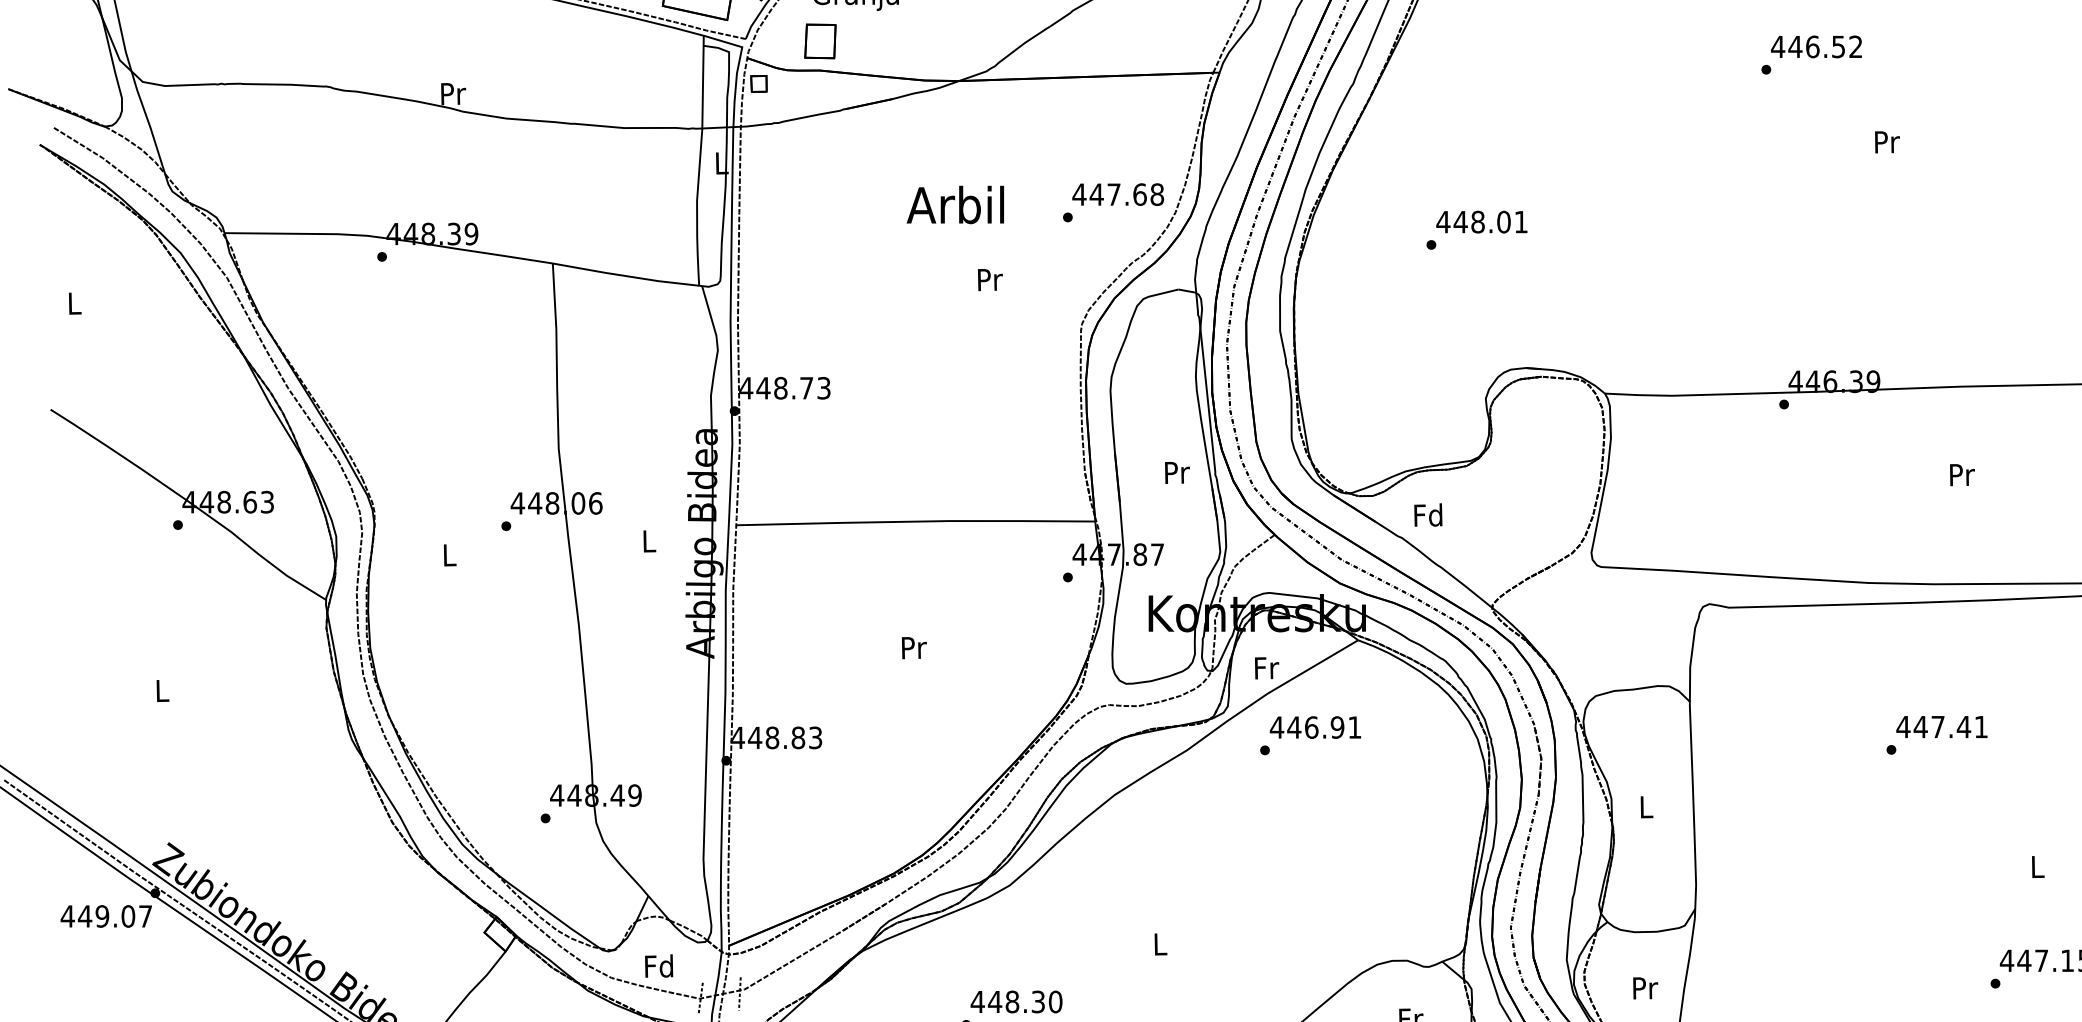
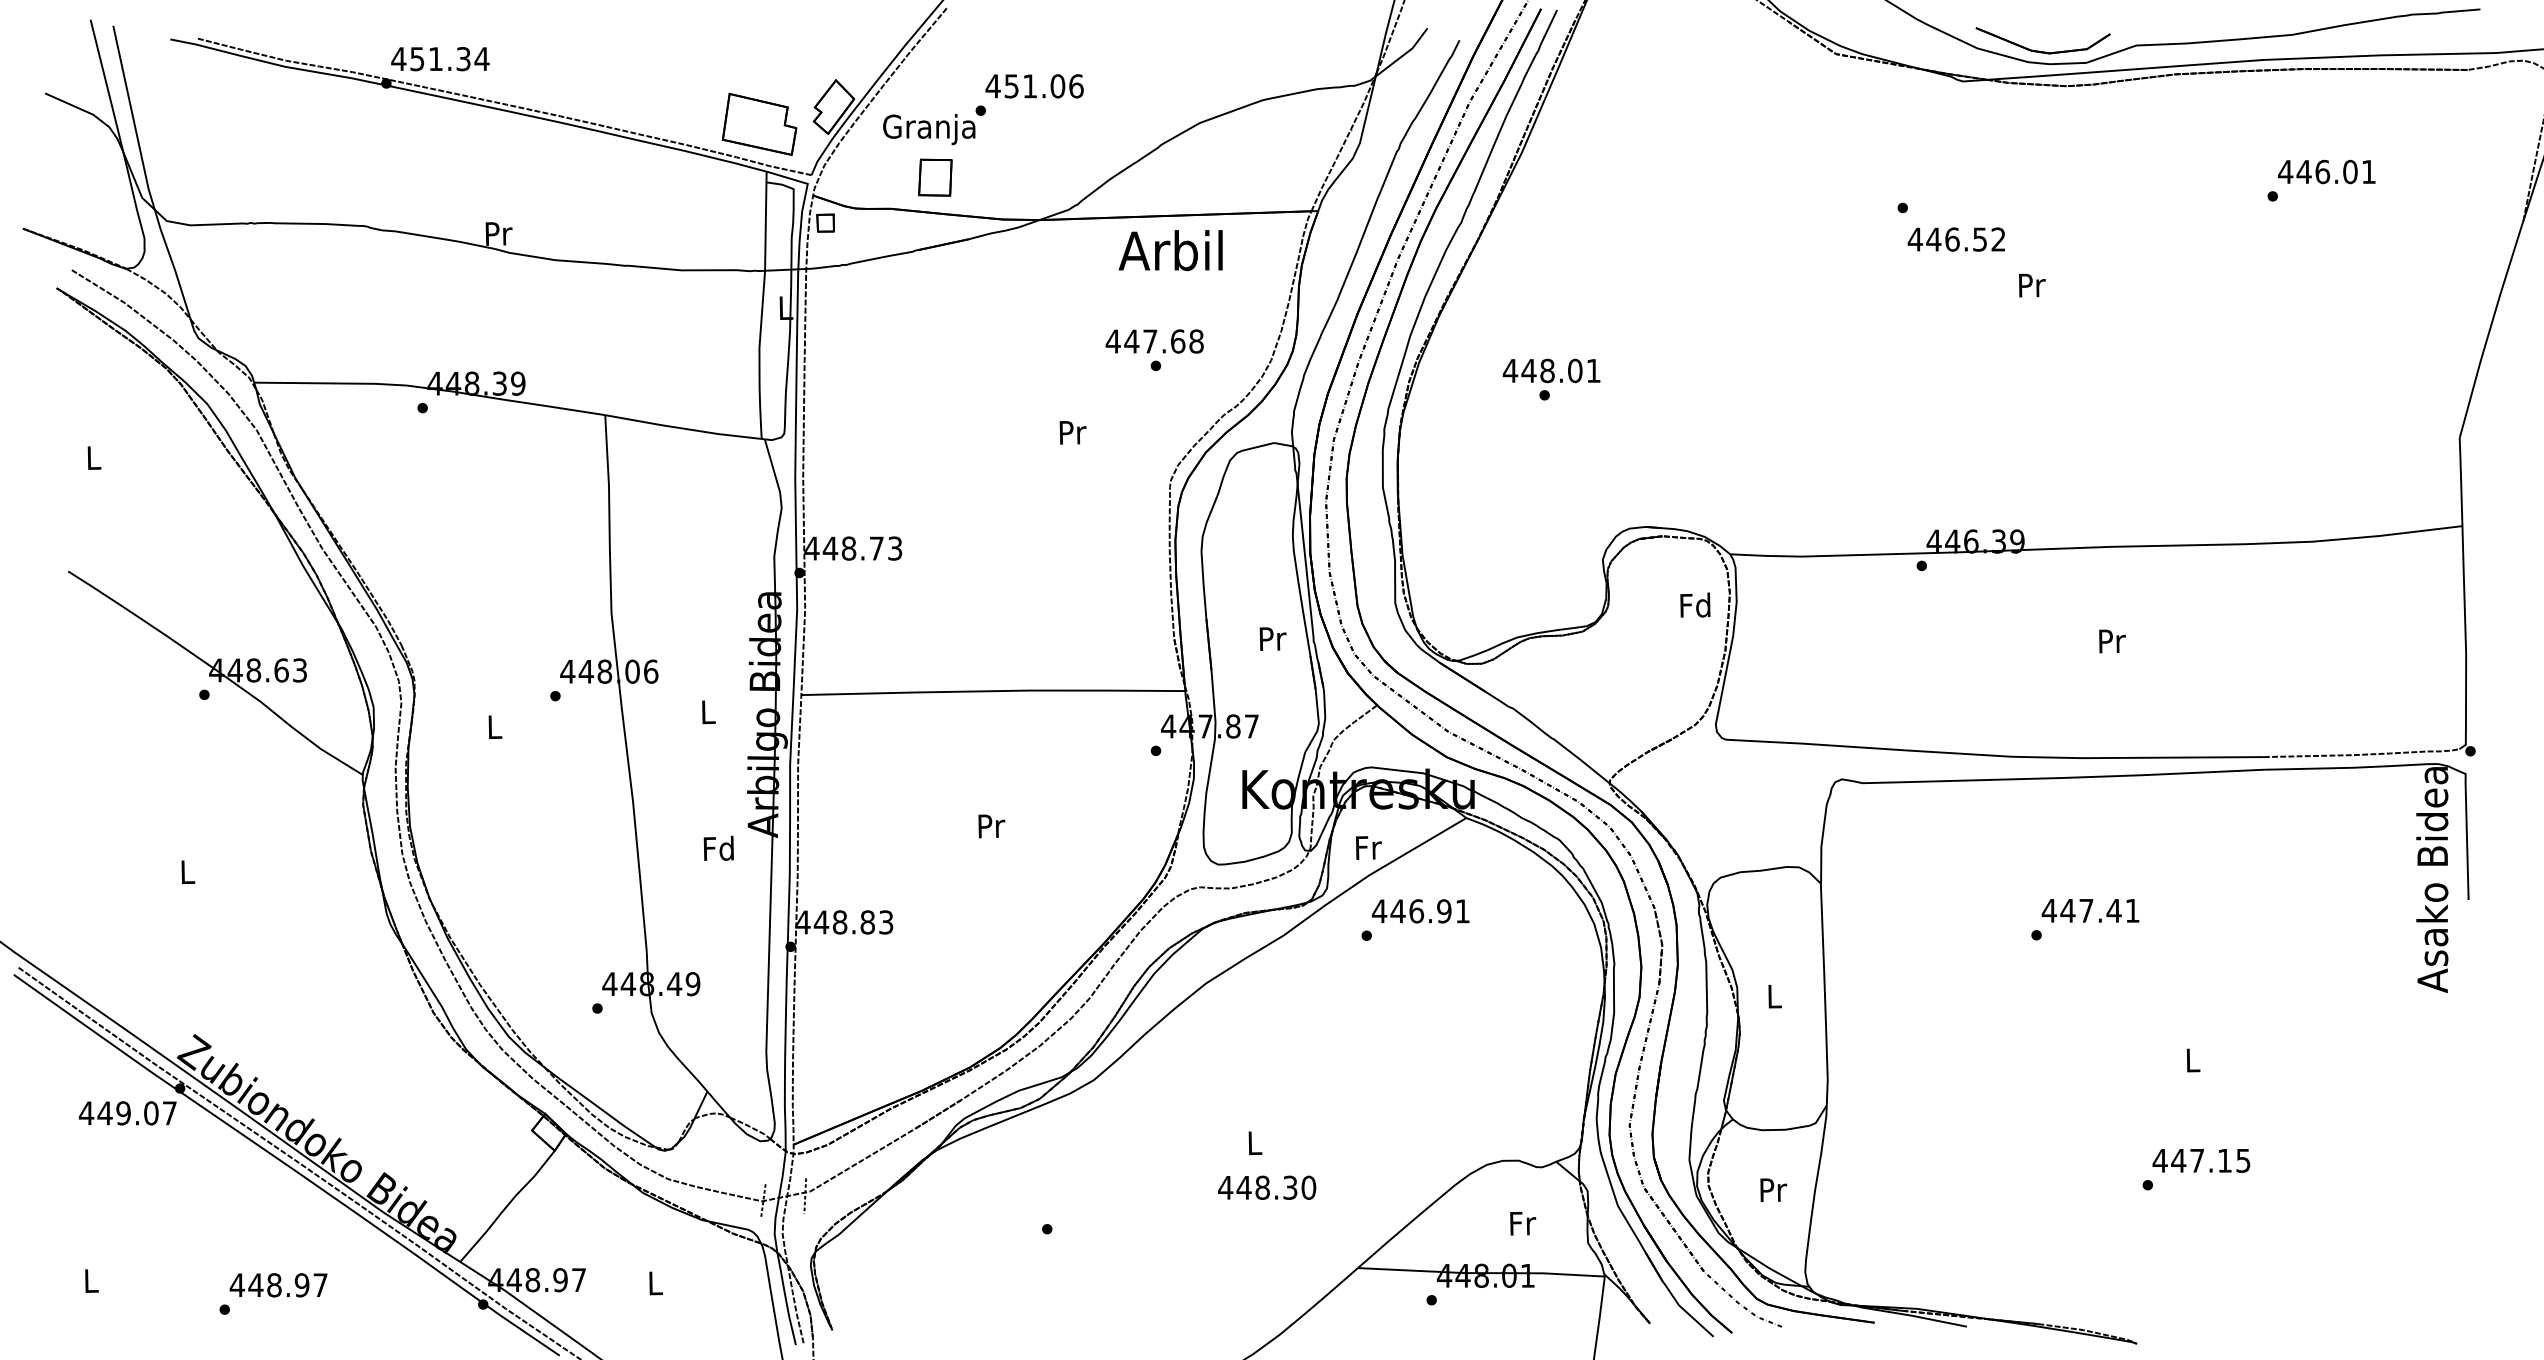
part: (820, 41) -> (935, 177), moved
text: (1815, 46) -> (1955, 239), moved
text: (1117, 194) -> (1154, 341), moved
text: (955, 204) -> (1170, 250), moved
text: (1481, 221) -> (1551, 370), moved
text: (1428, 514) -> (1695, 604), moved
text: (658, 965) -> (718, 847), moved
text: (1016, 1001) -> (1267, 1187), moved

